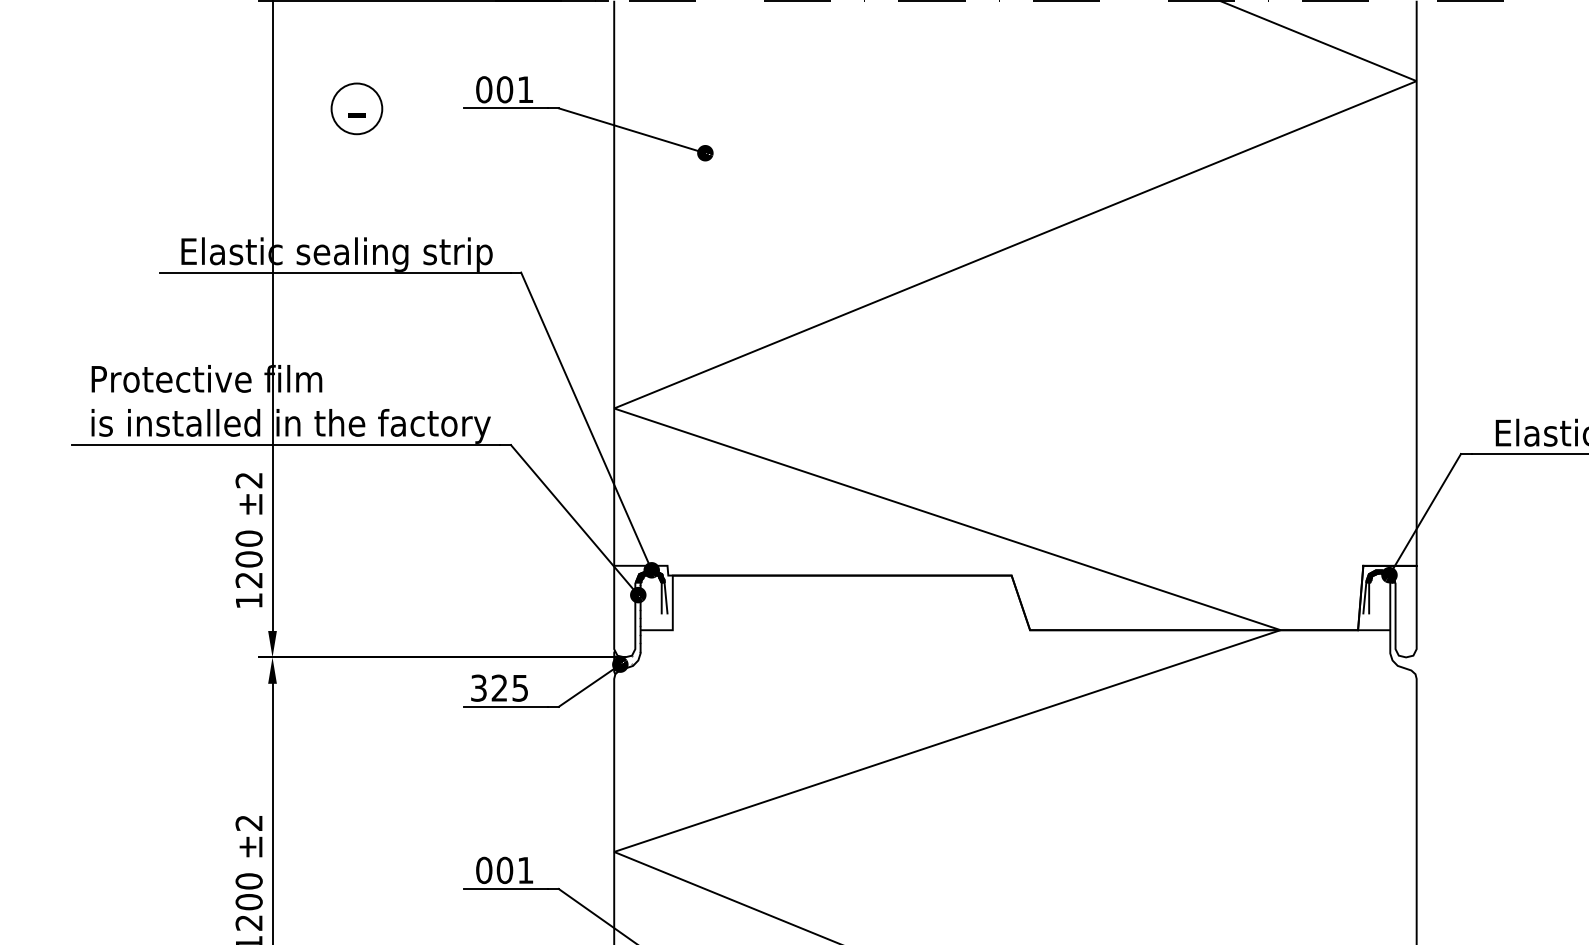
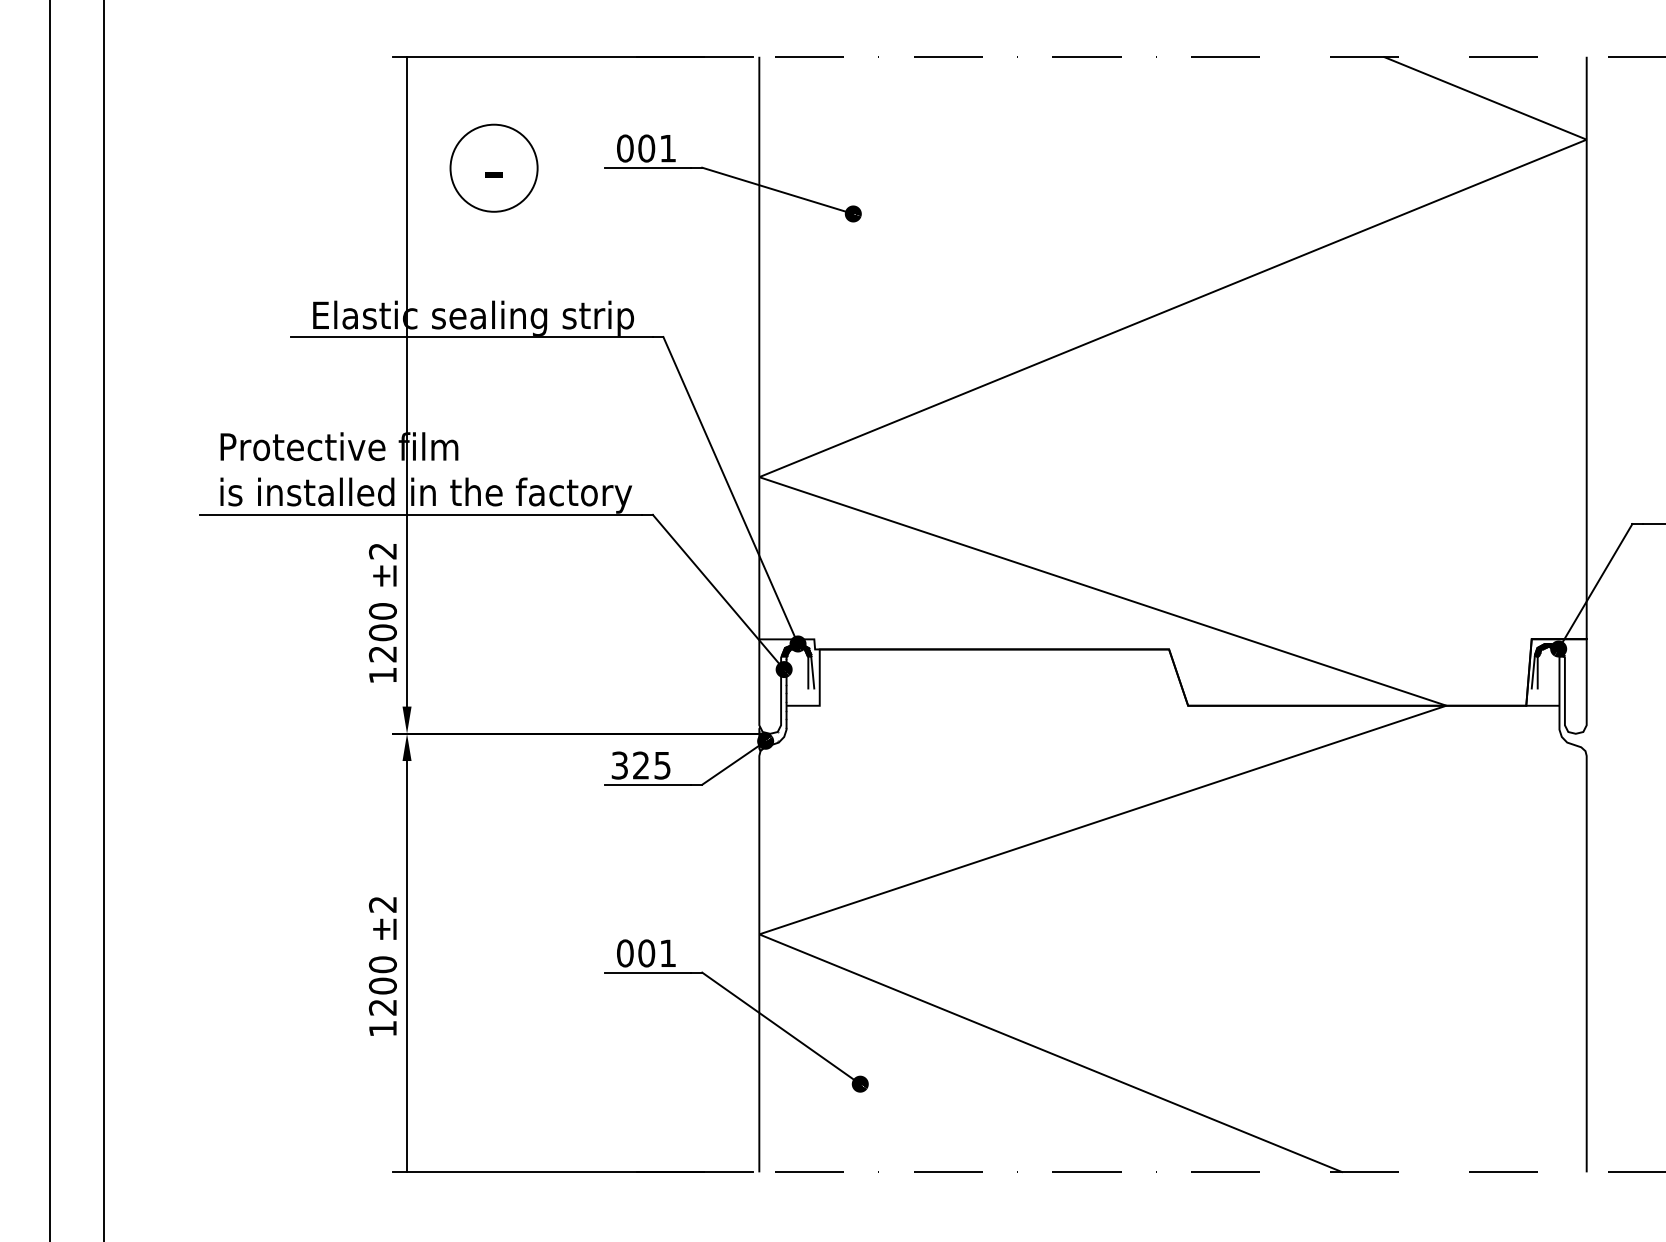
circle: (356, 108) -> (493, 167), size x1.67

